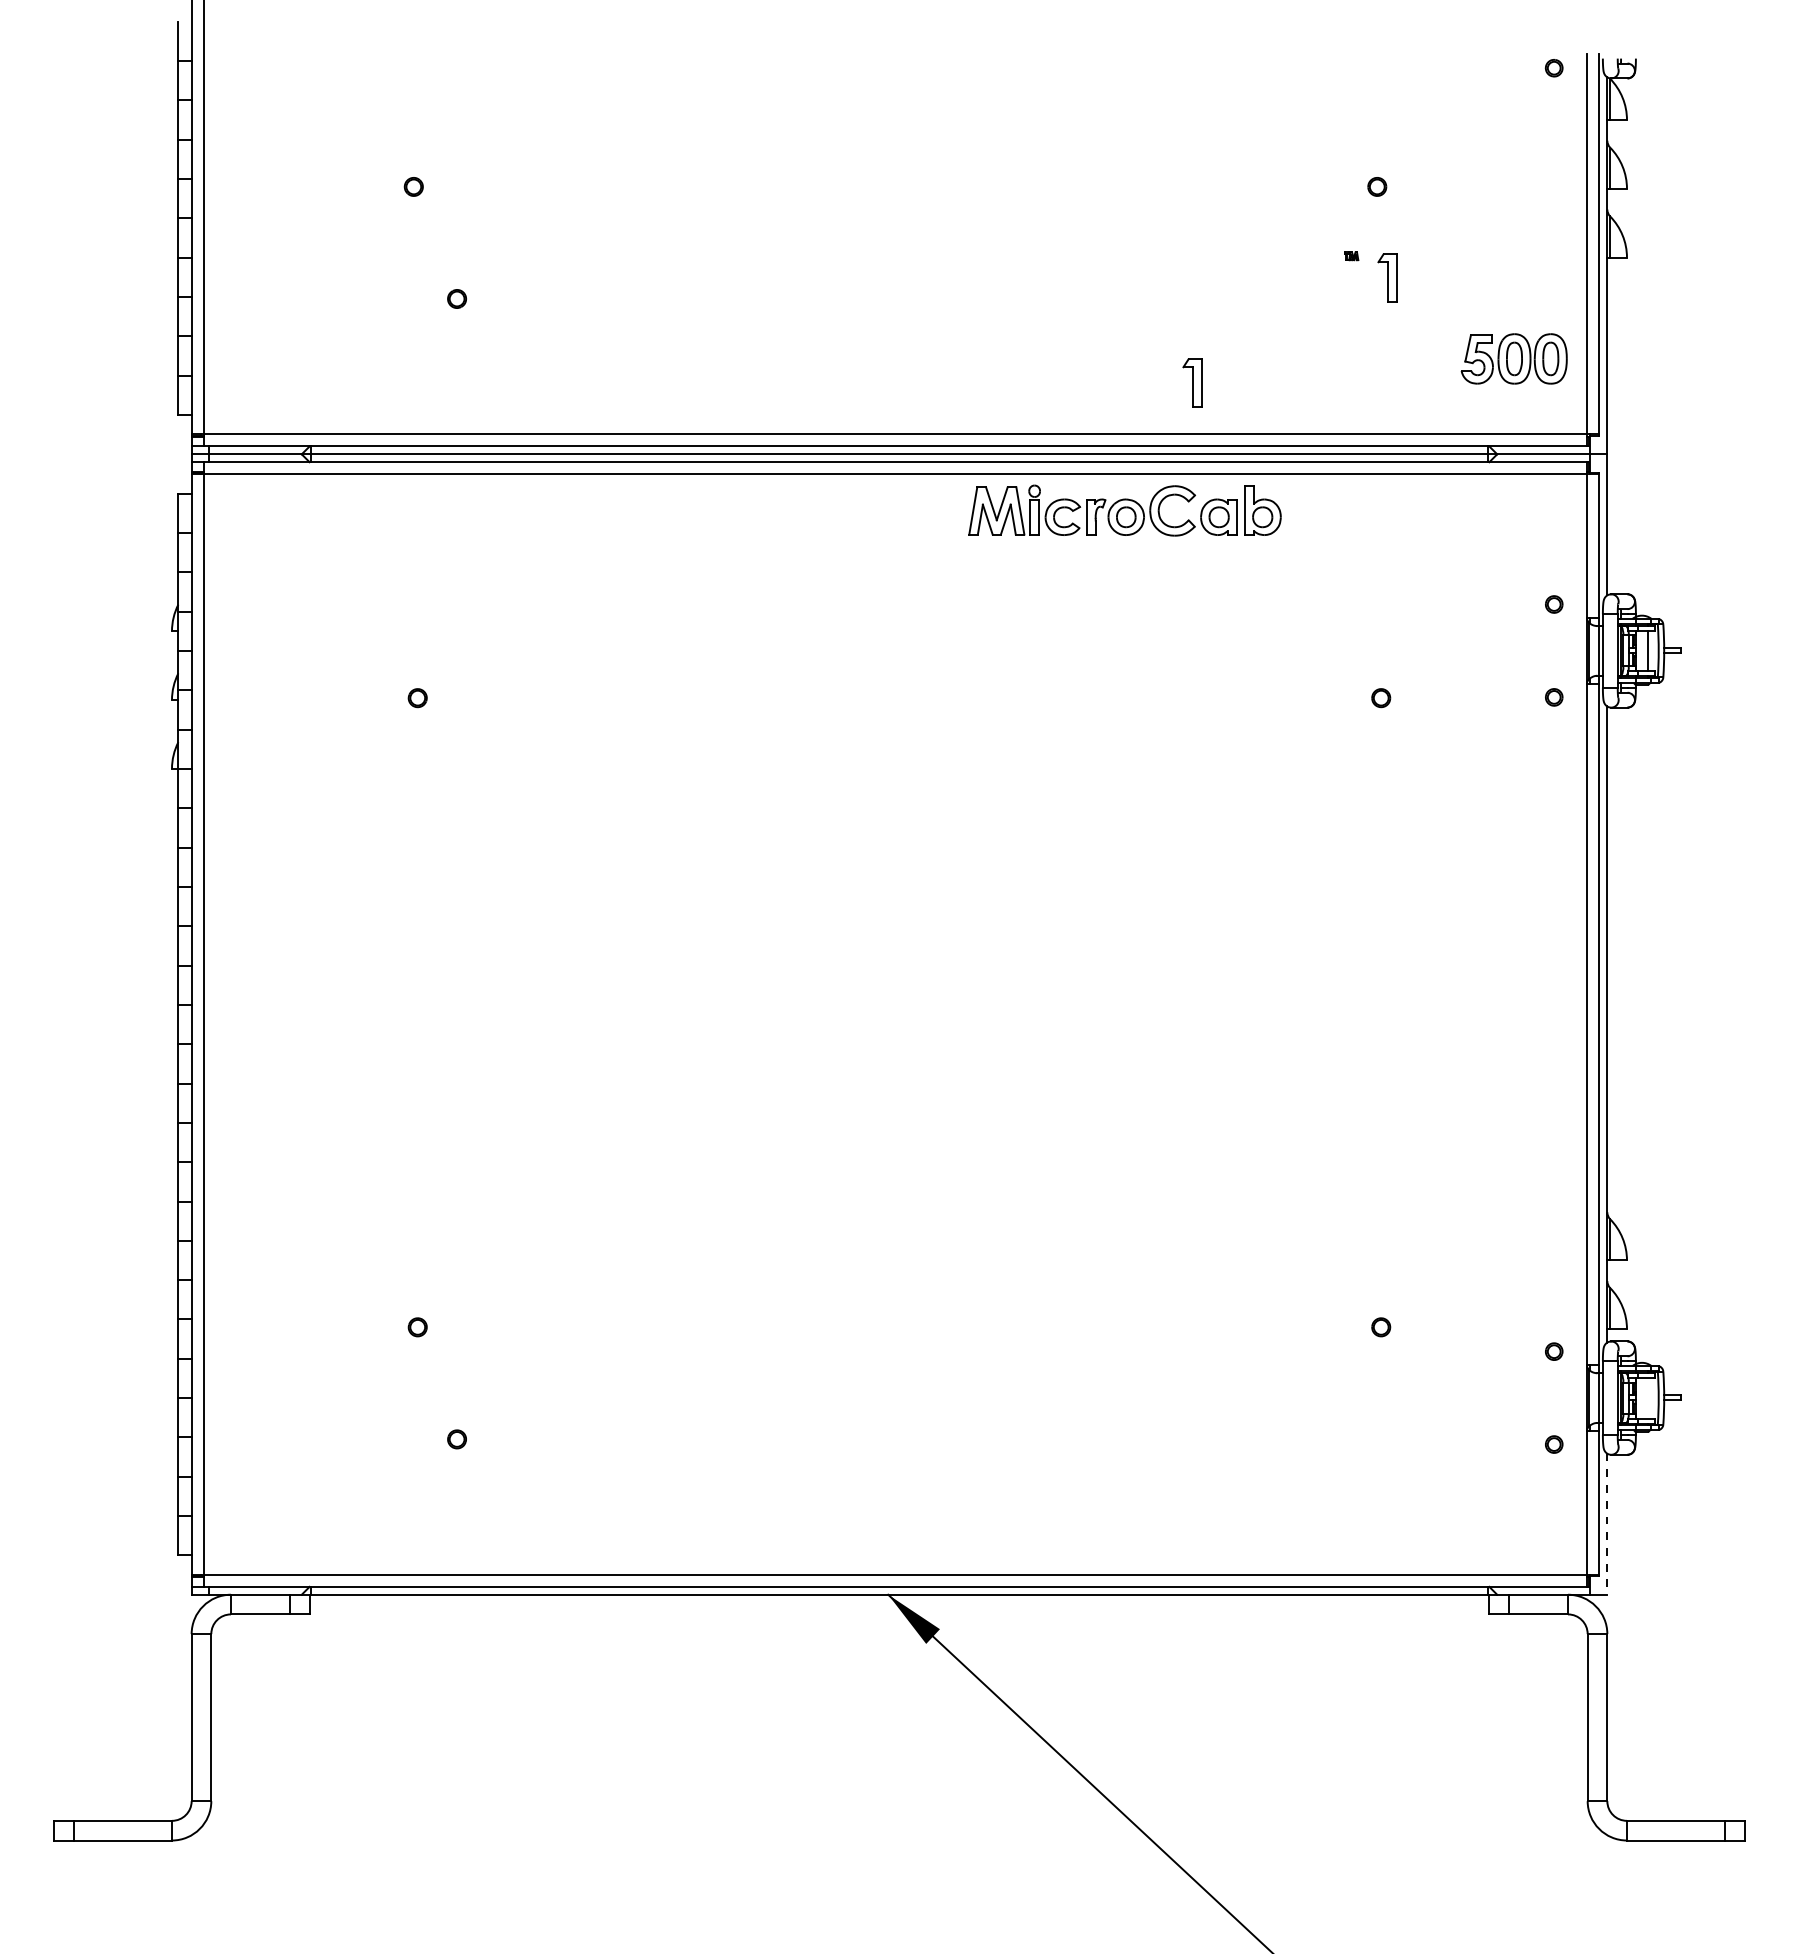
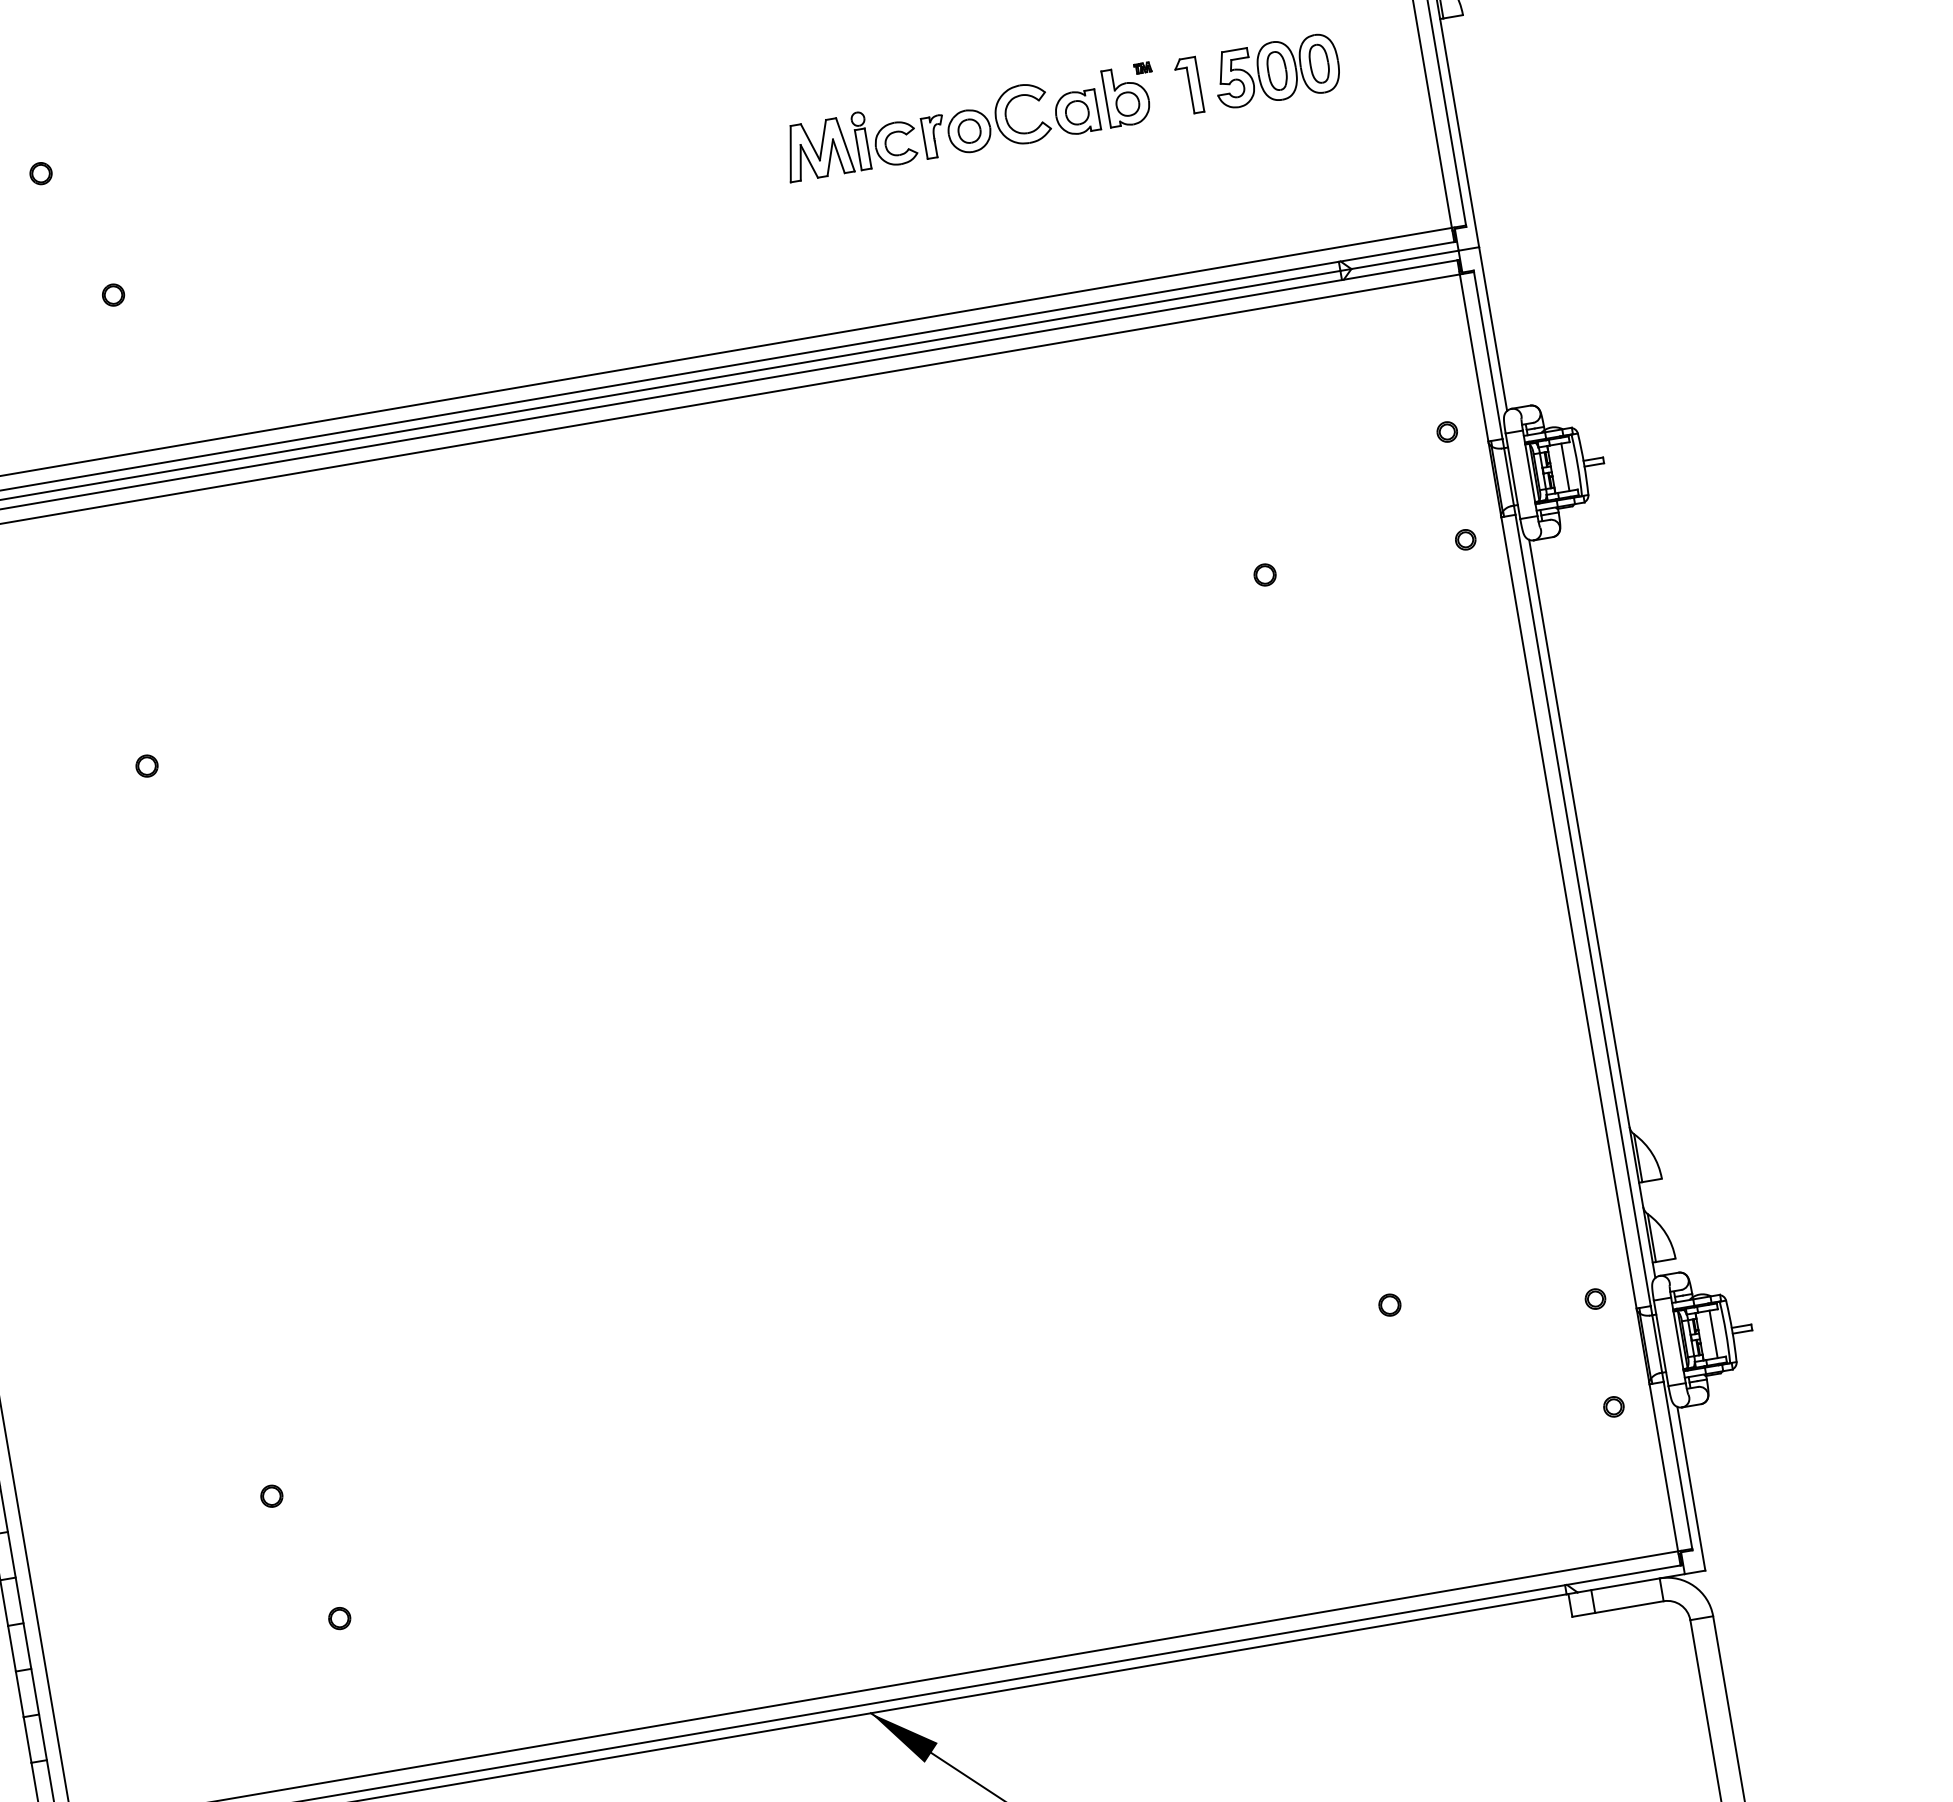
part: (1513, 358) -> (1275, 70), moved
part: (1192, 382) -> (983, 246), removed
part: (1124, 510) -> (966, 123), moved
line: (1648, 1397) -> (1714, 1333), added
line: (1607, 1524) -> (1691, 1489), dashed -> solid

